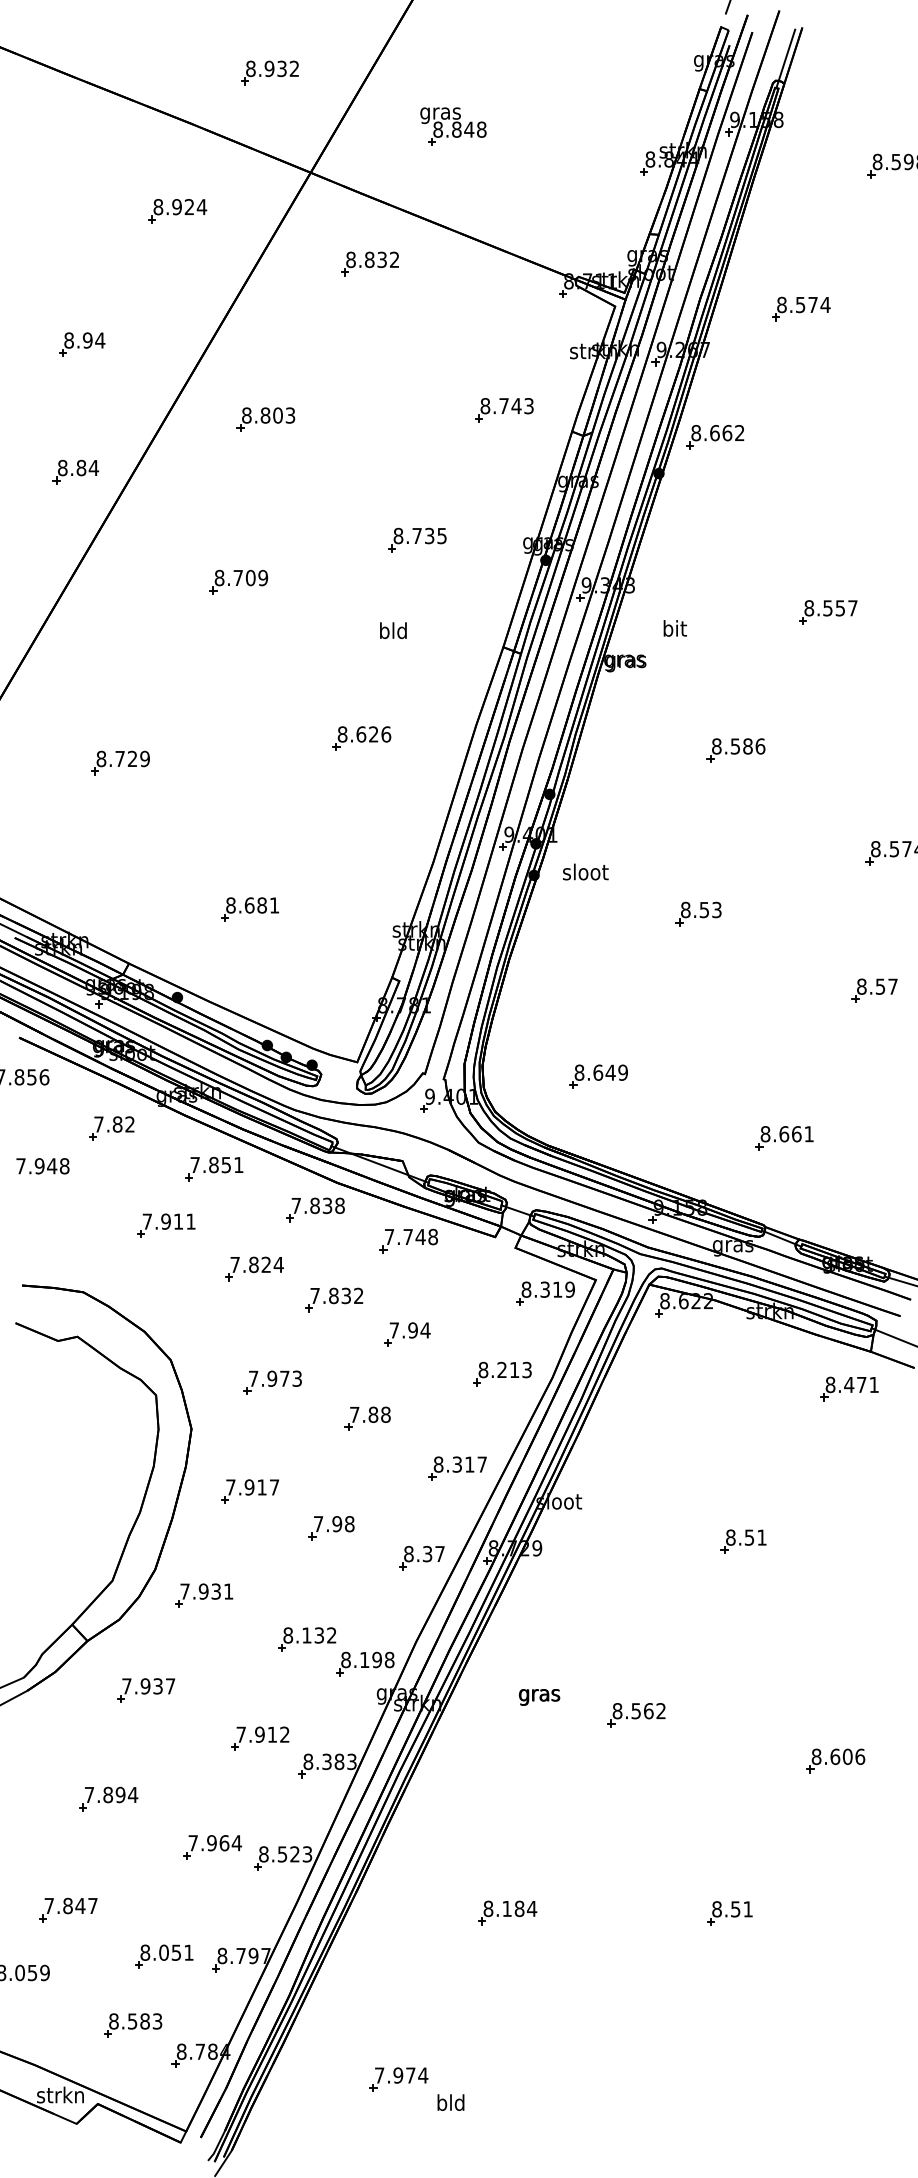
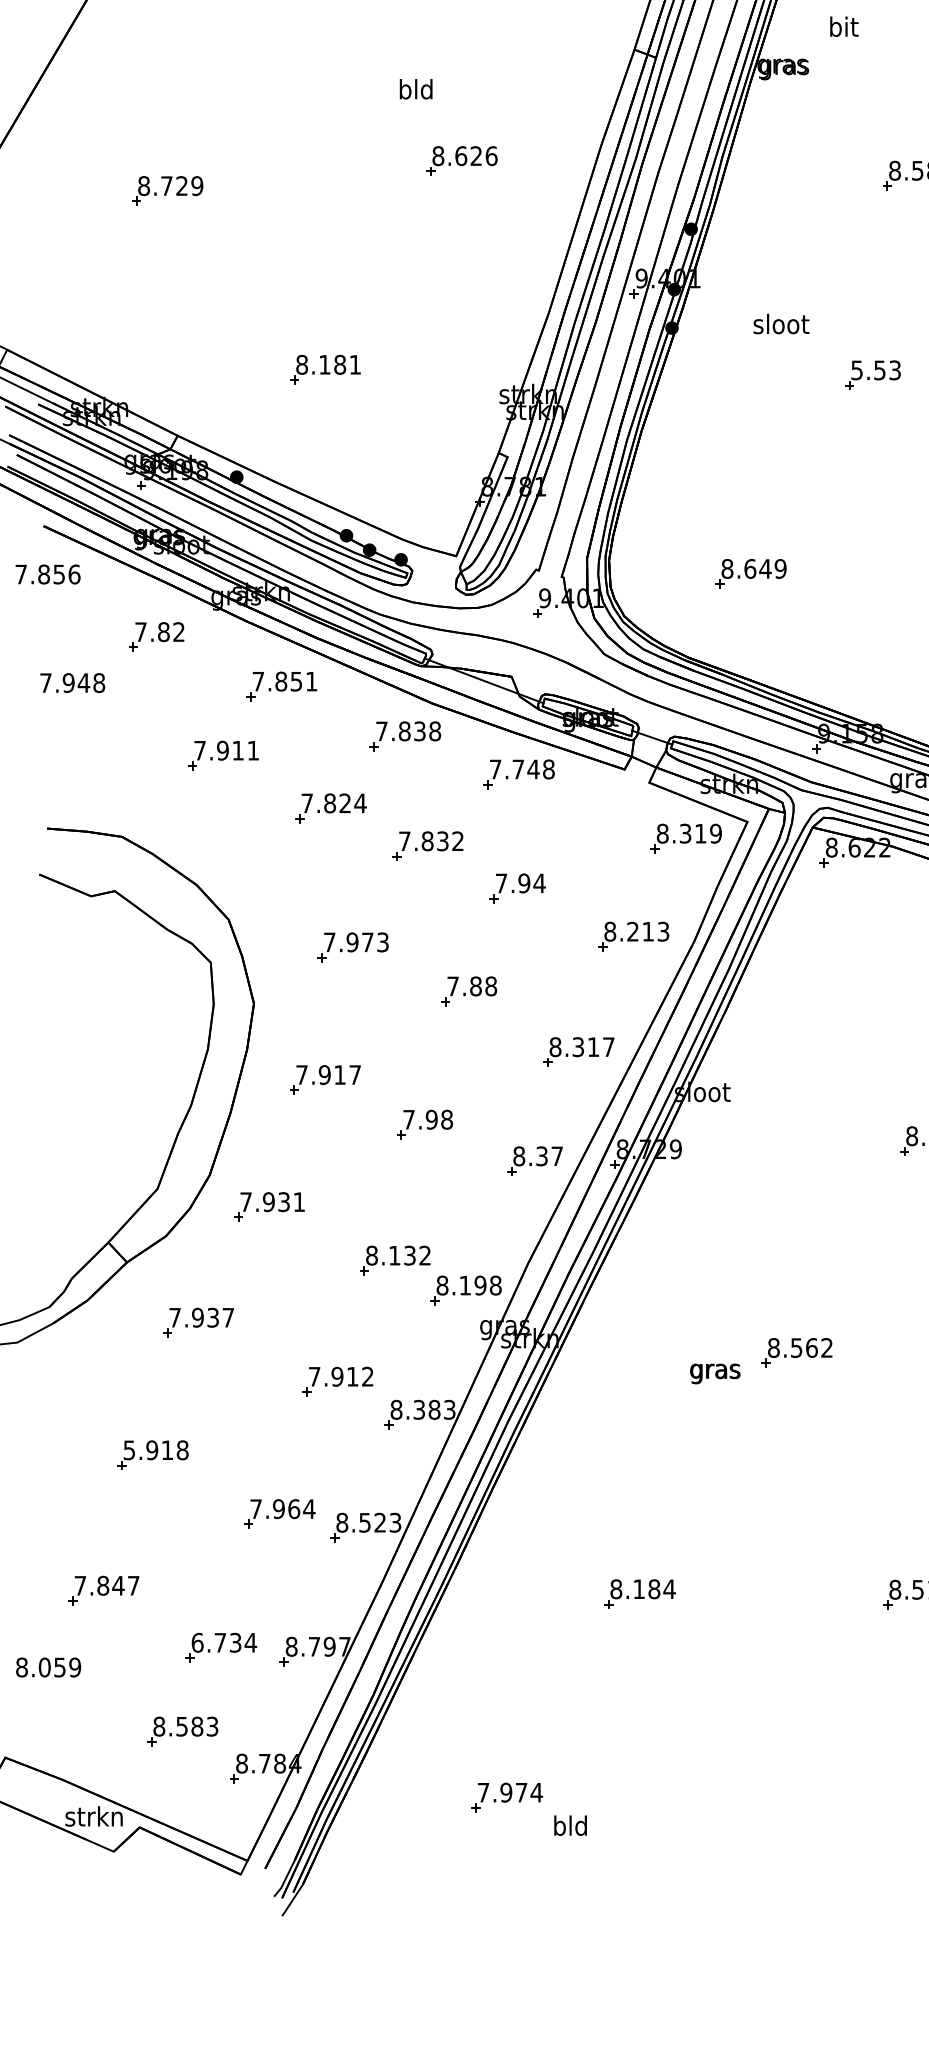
text: (393, 630) -> (416, 89), moved
text: (585, 871) -> (781, 323), moved
text: (249, 905) -> (324, 364), 8.681 -> 8.181
text: (685, 909) -> (856, 369), 8.53 -> 5.53
text: (539, 1697) -> (715, 1374), moved
text: (111, 1794) -> (156, 1449), 7.894 -> 5.918
text: (167, 1952) -> (224, 1642), 8.051 -> 6.734

